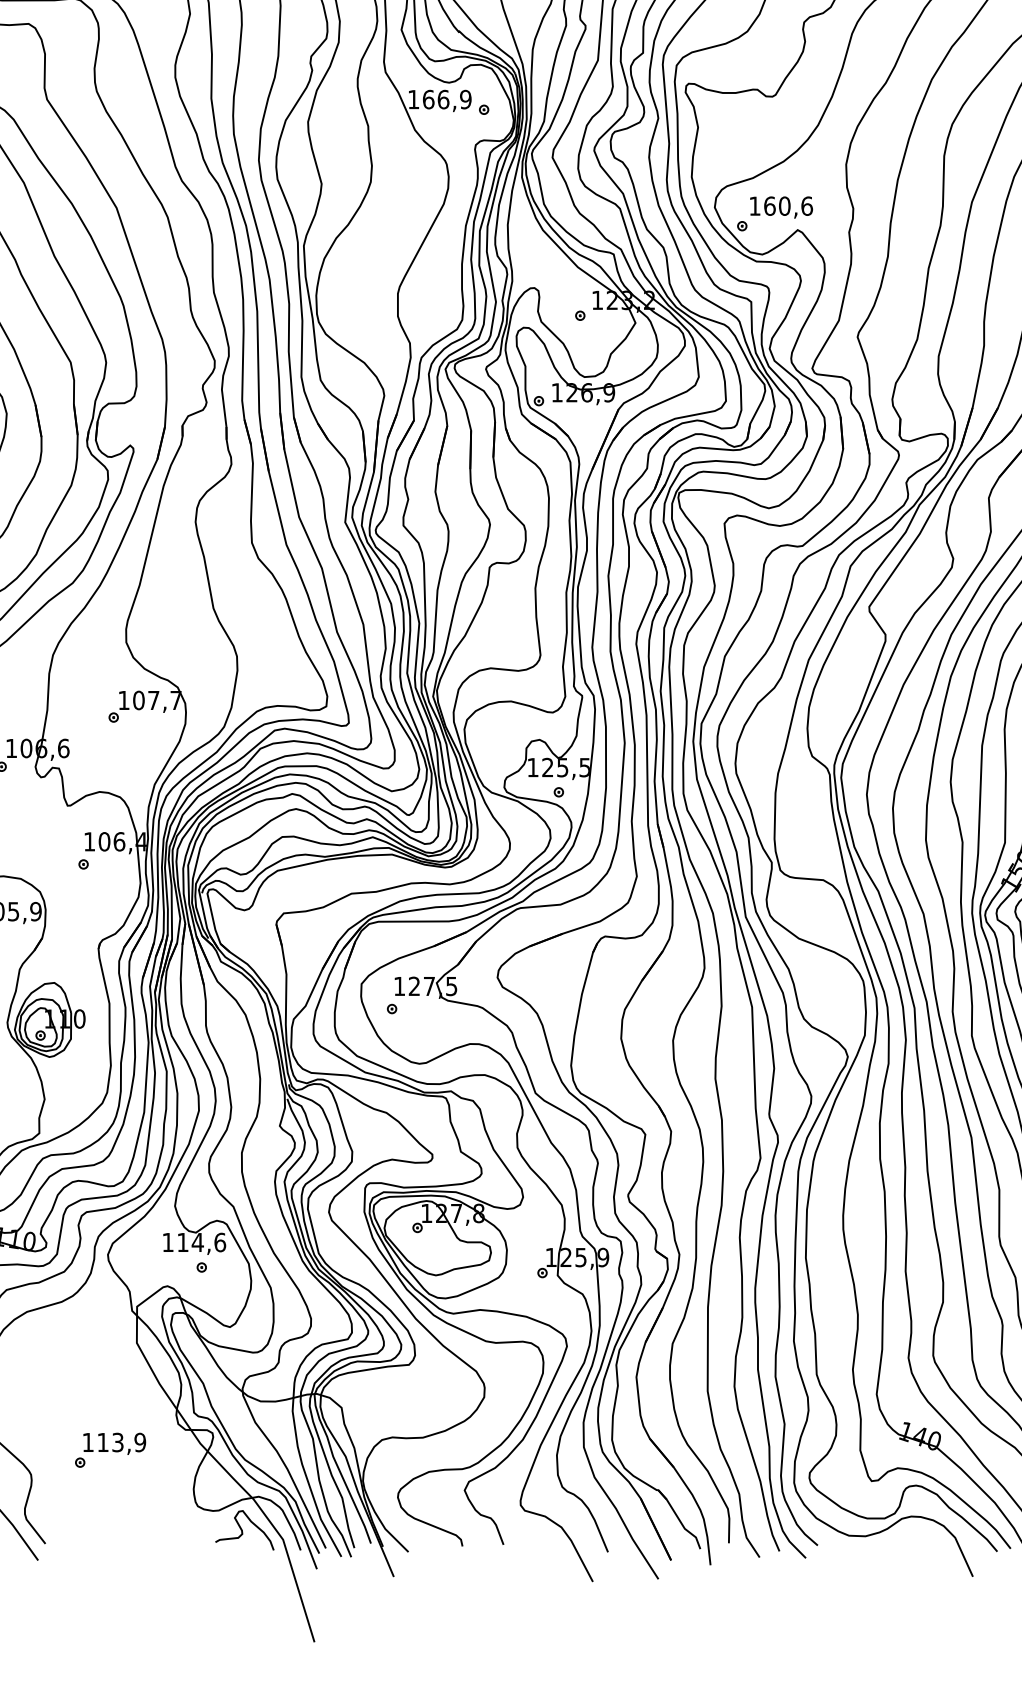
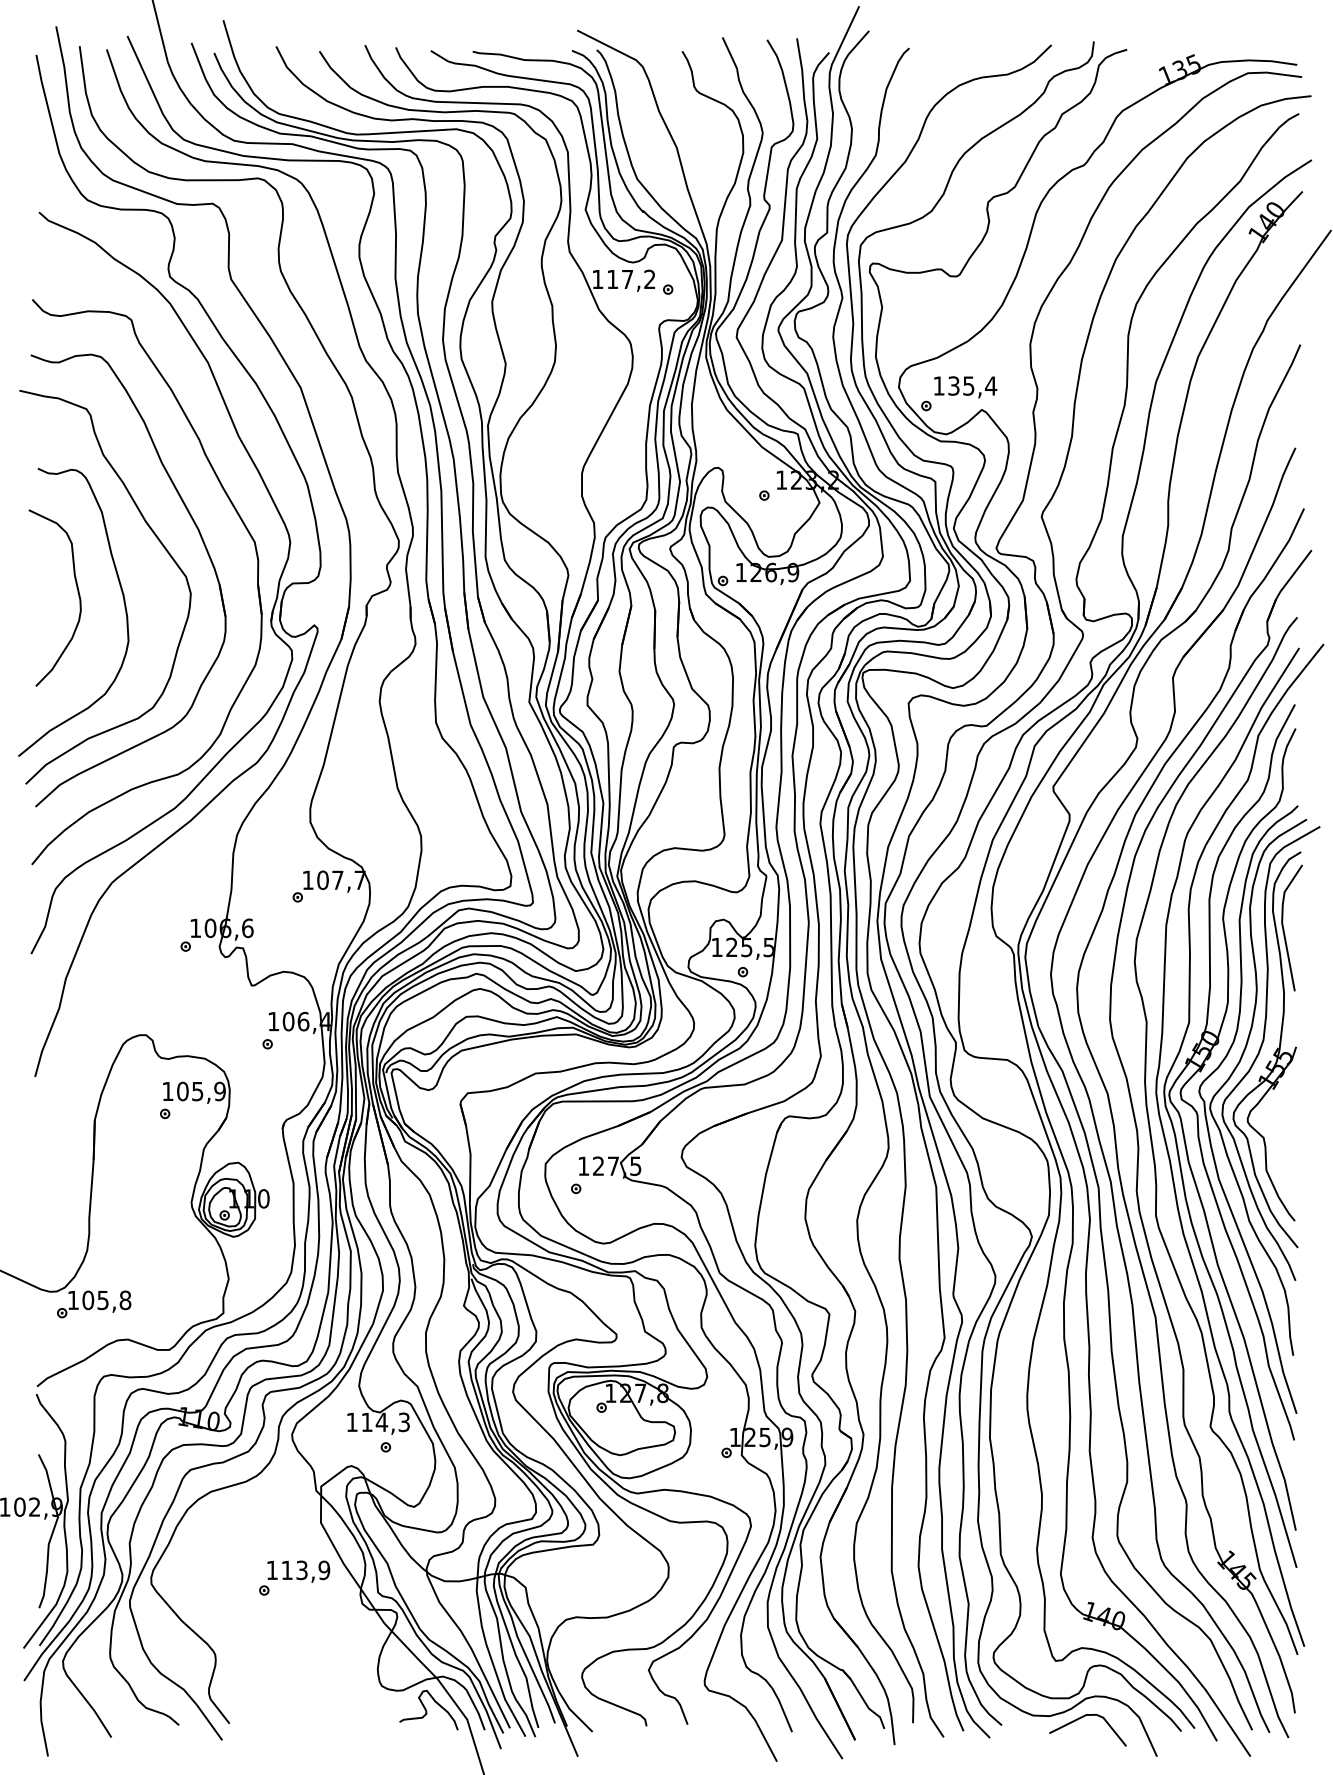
text: (447, 99) -> (631, 279), 166,9 -> 117,2
text: (788, 205) -> (972, 385), 160,6 -> 135,4
text: (220, 1242) -> (404, 1422), 114,6 -> 114,3
part: (110, 1449) -> (294, 1577), moved
line: (897, 1538) -> (1081, 1718), added

